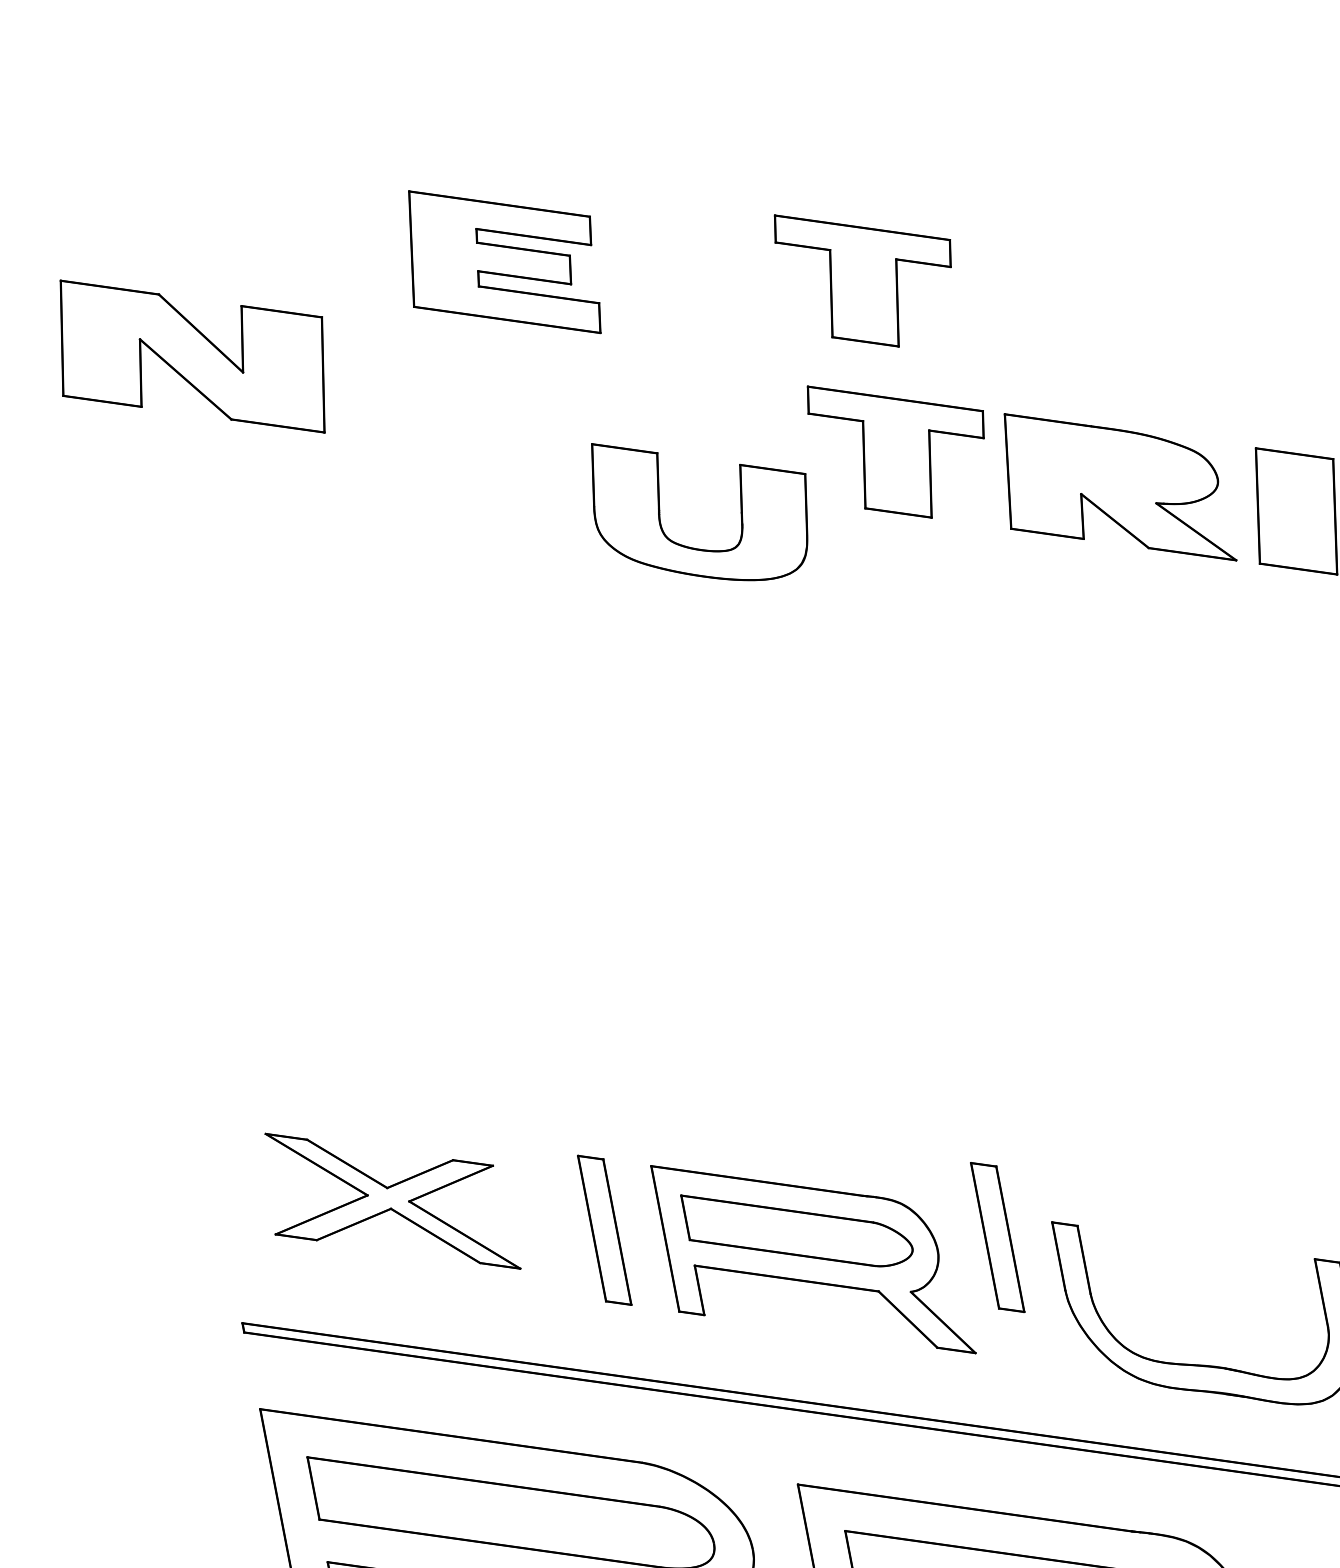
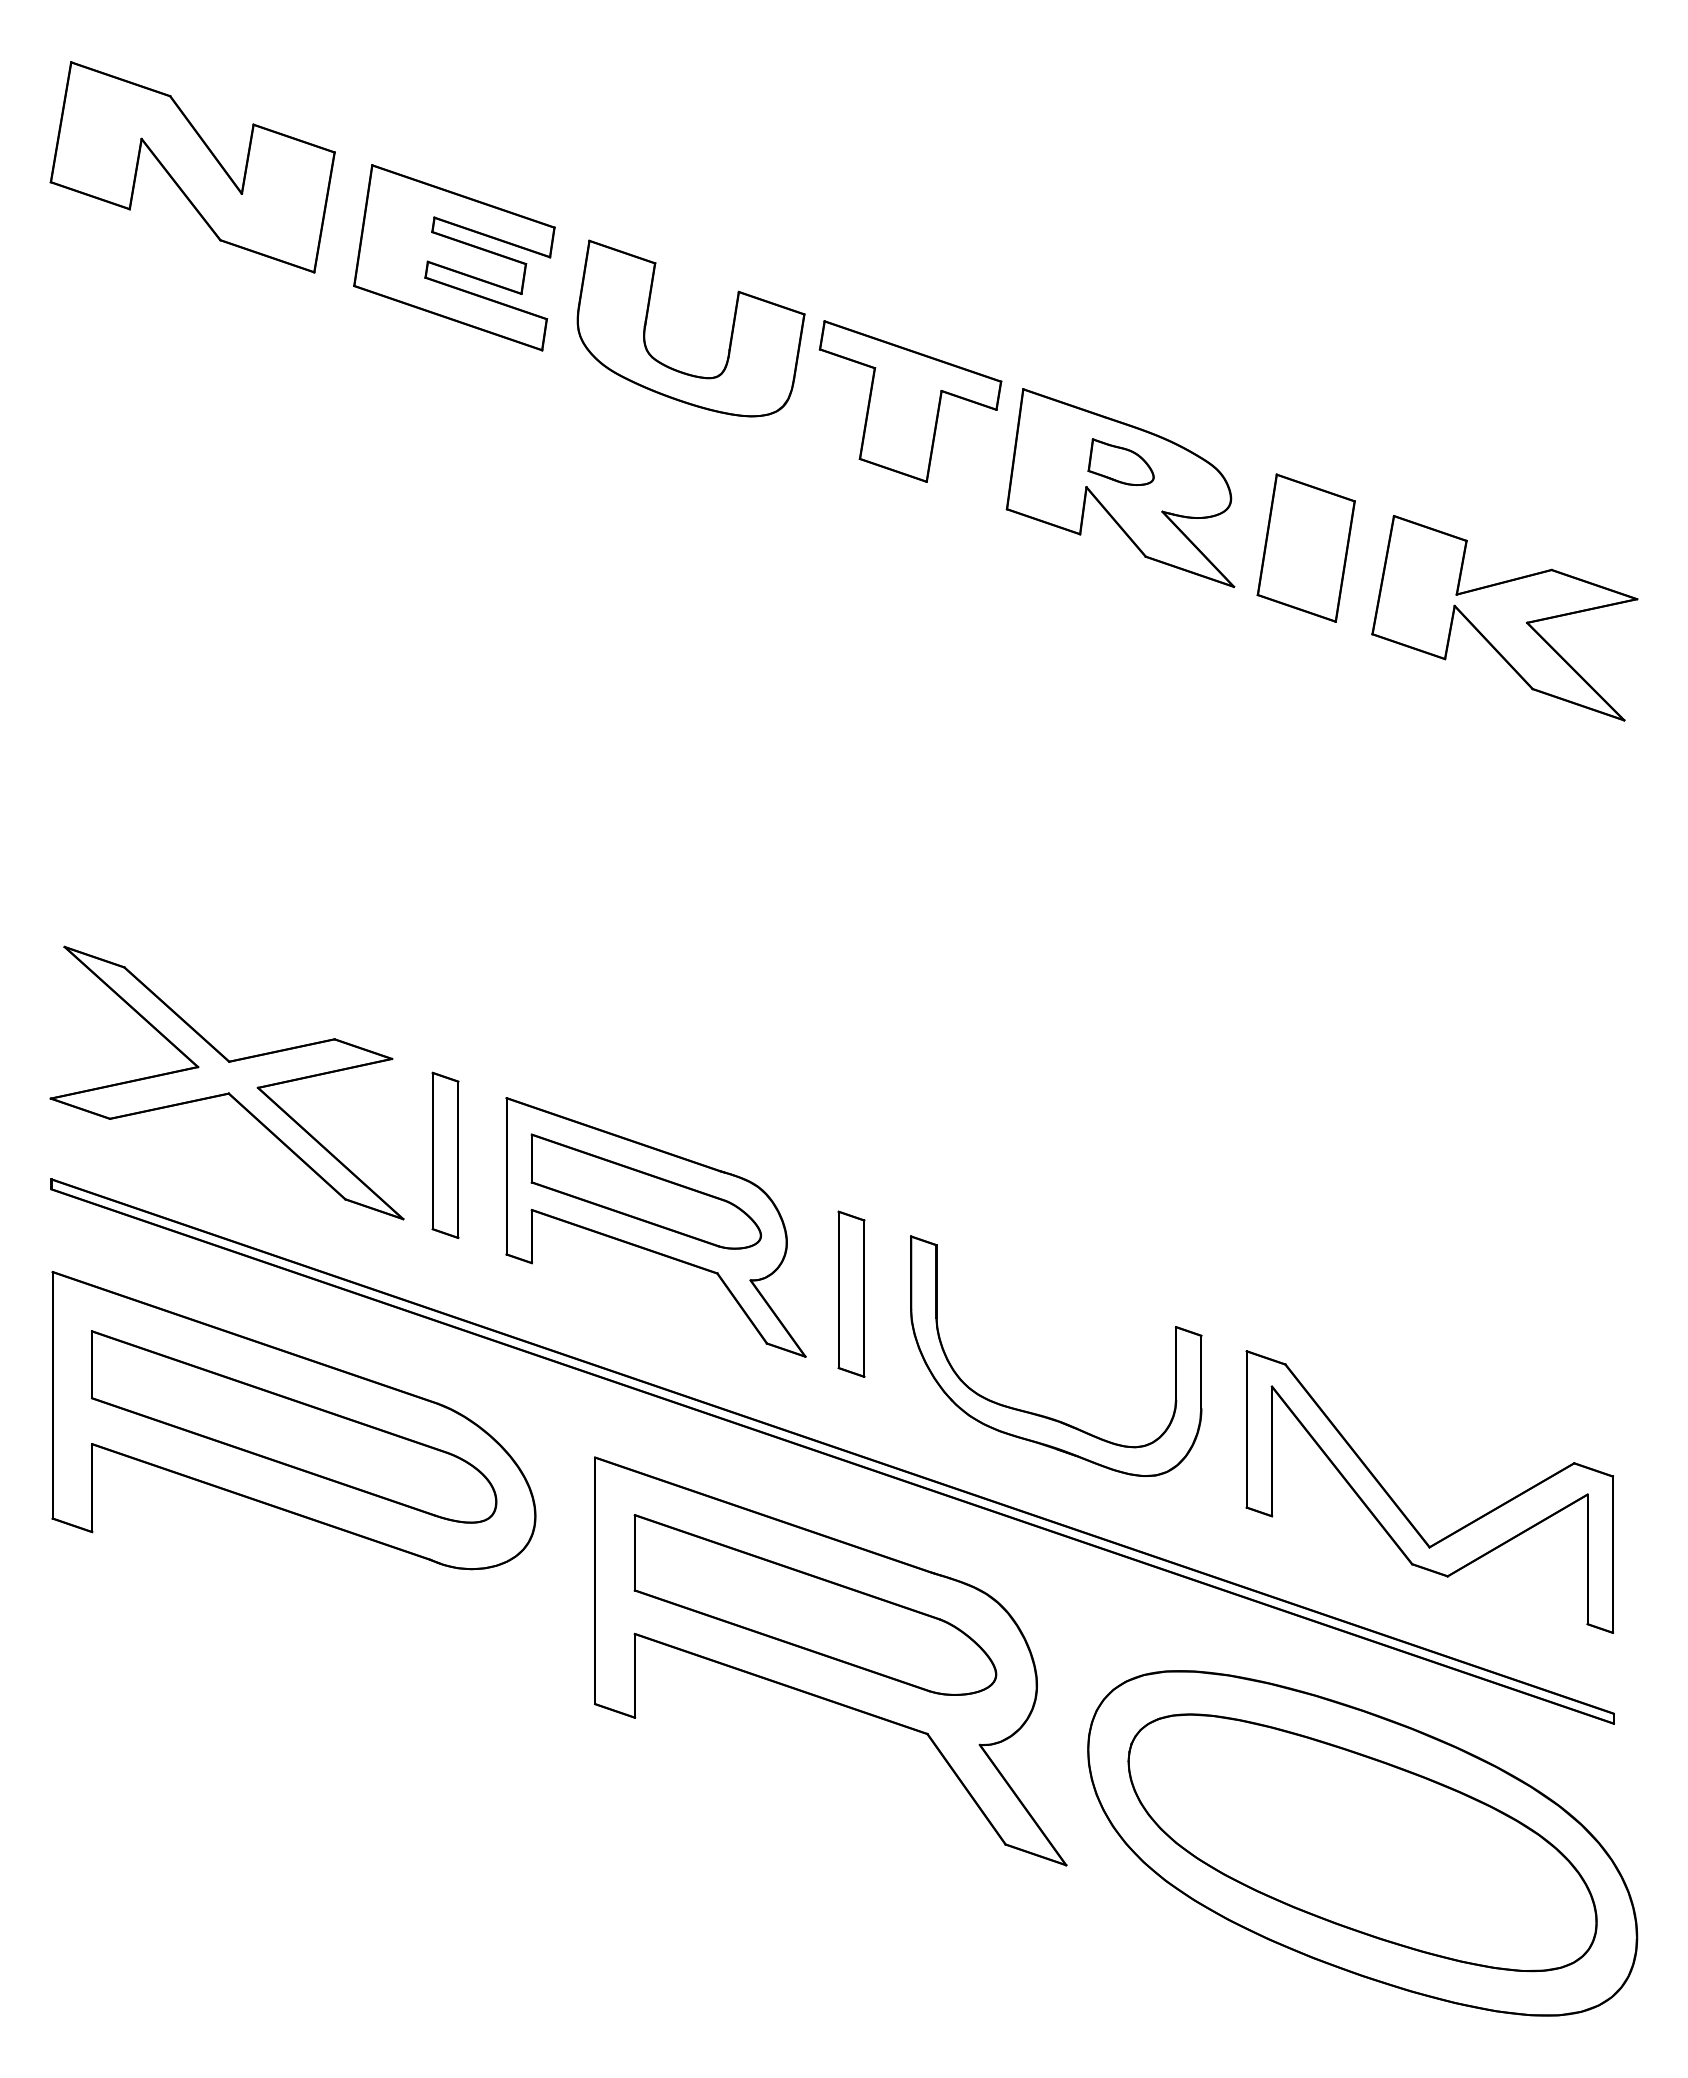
part: (502, 262) -> (454, 257), moved
part: (869, 274) -> (910, 217), removed
part: (1108, 464) -> (1120, 461), added
part: (740, 506) -> (730, 335), moved
part: (387, 1201) -> (226, 1082), size x1.43
part: (997, 1236) -> (851, 1293), moved

